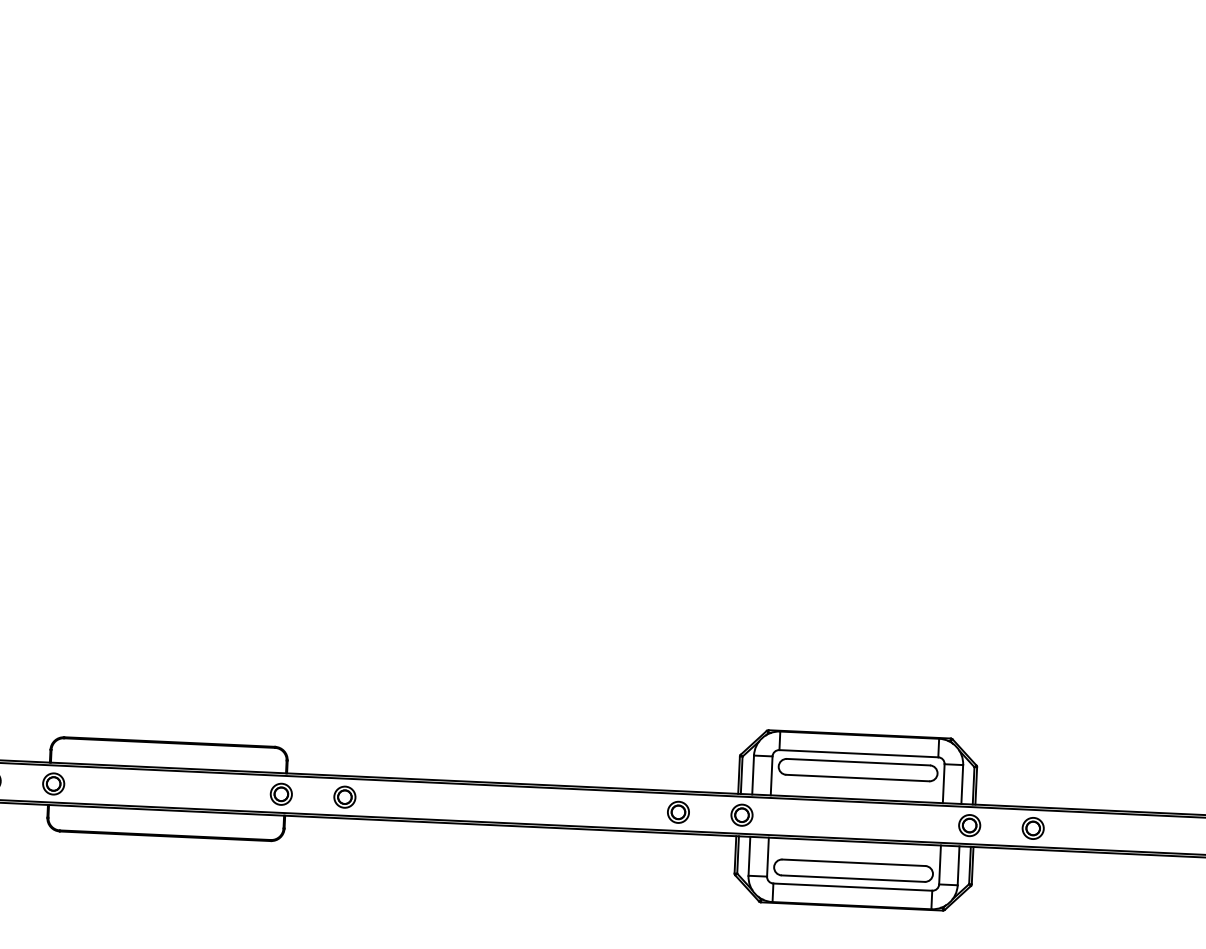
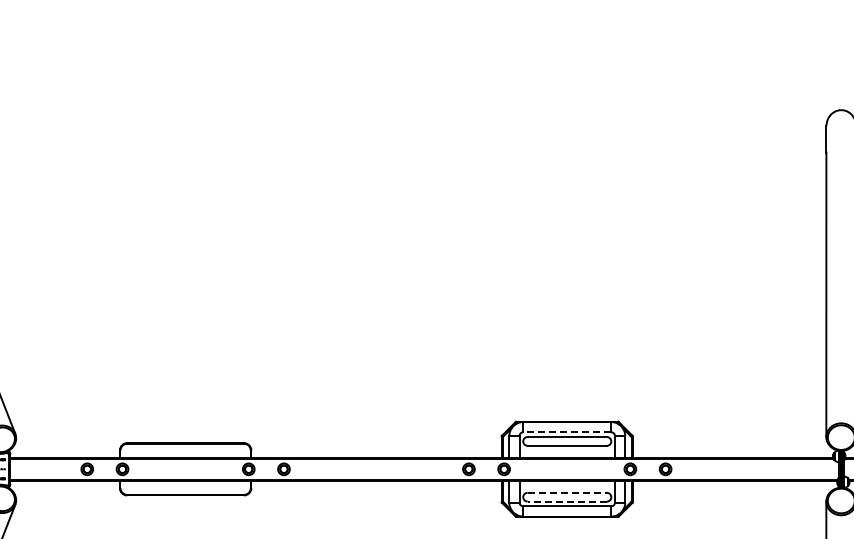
line: (857, 753) -> (566, 432), solid -> dashed
line: (854, 862) -> (567, 492), solid -> dashed
line: (853, 878) -> (567, 501), solid -> dashed

